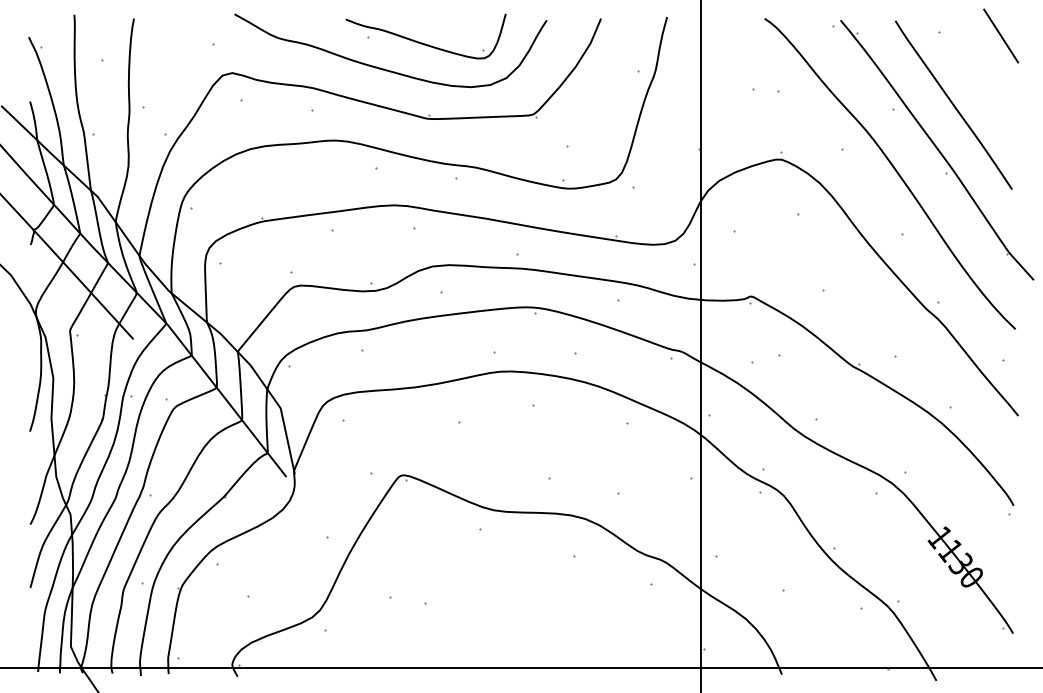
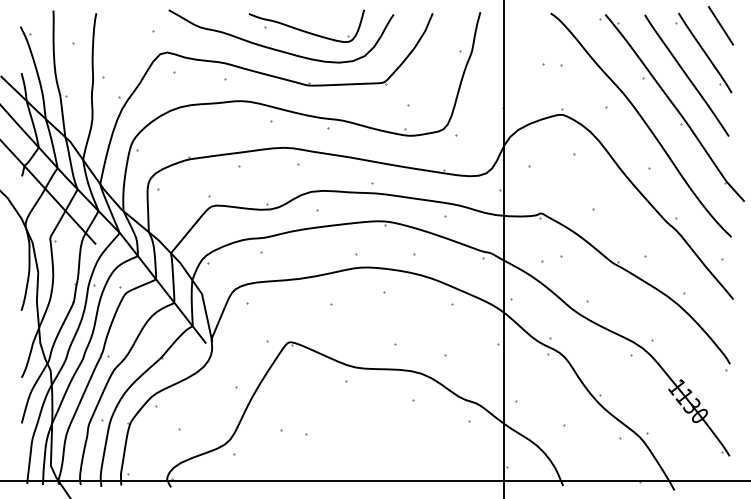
part: (978, 73) -> (704, 52), added

